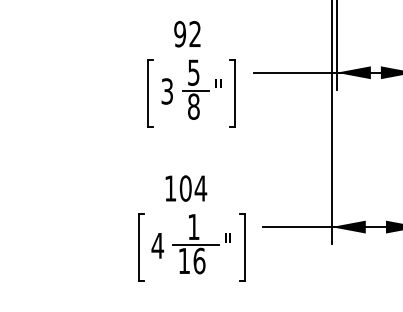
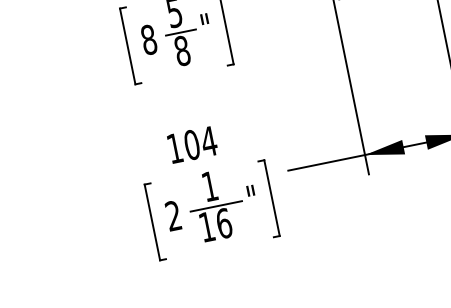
text: (167, 91) -> (149, 39), 3 -> 8
text: (157, 245) -> (173, 215), 4 -> 2

